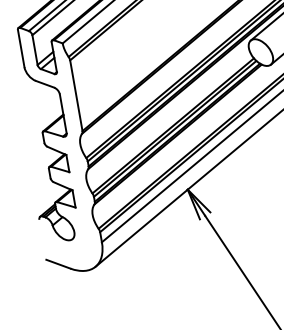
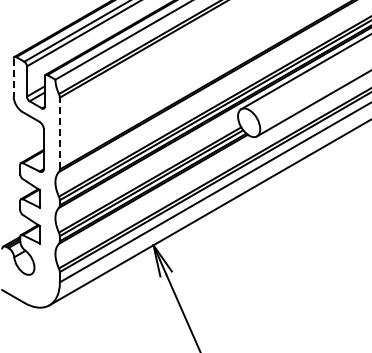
line: (21, 48) -> (13, 77), solid -> dashed
line: (75, 95) -> (59, 133), solid -> dashed

